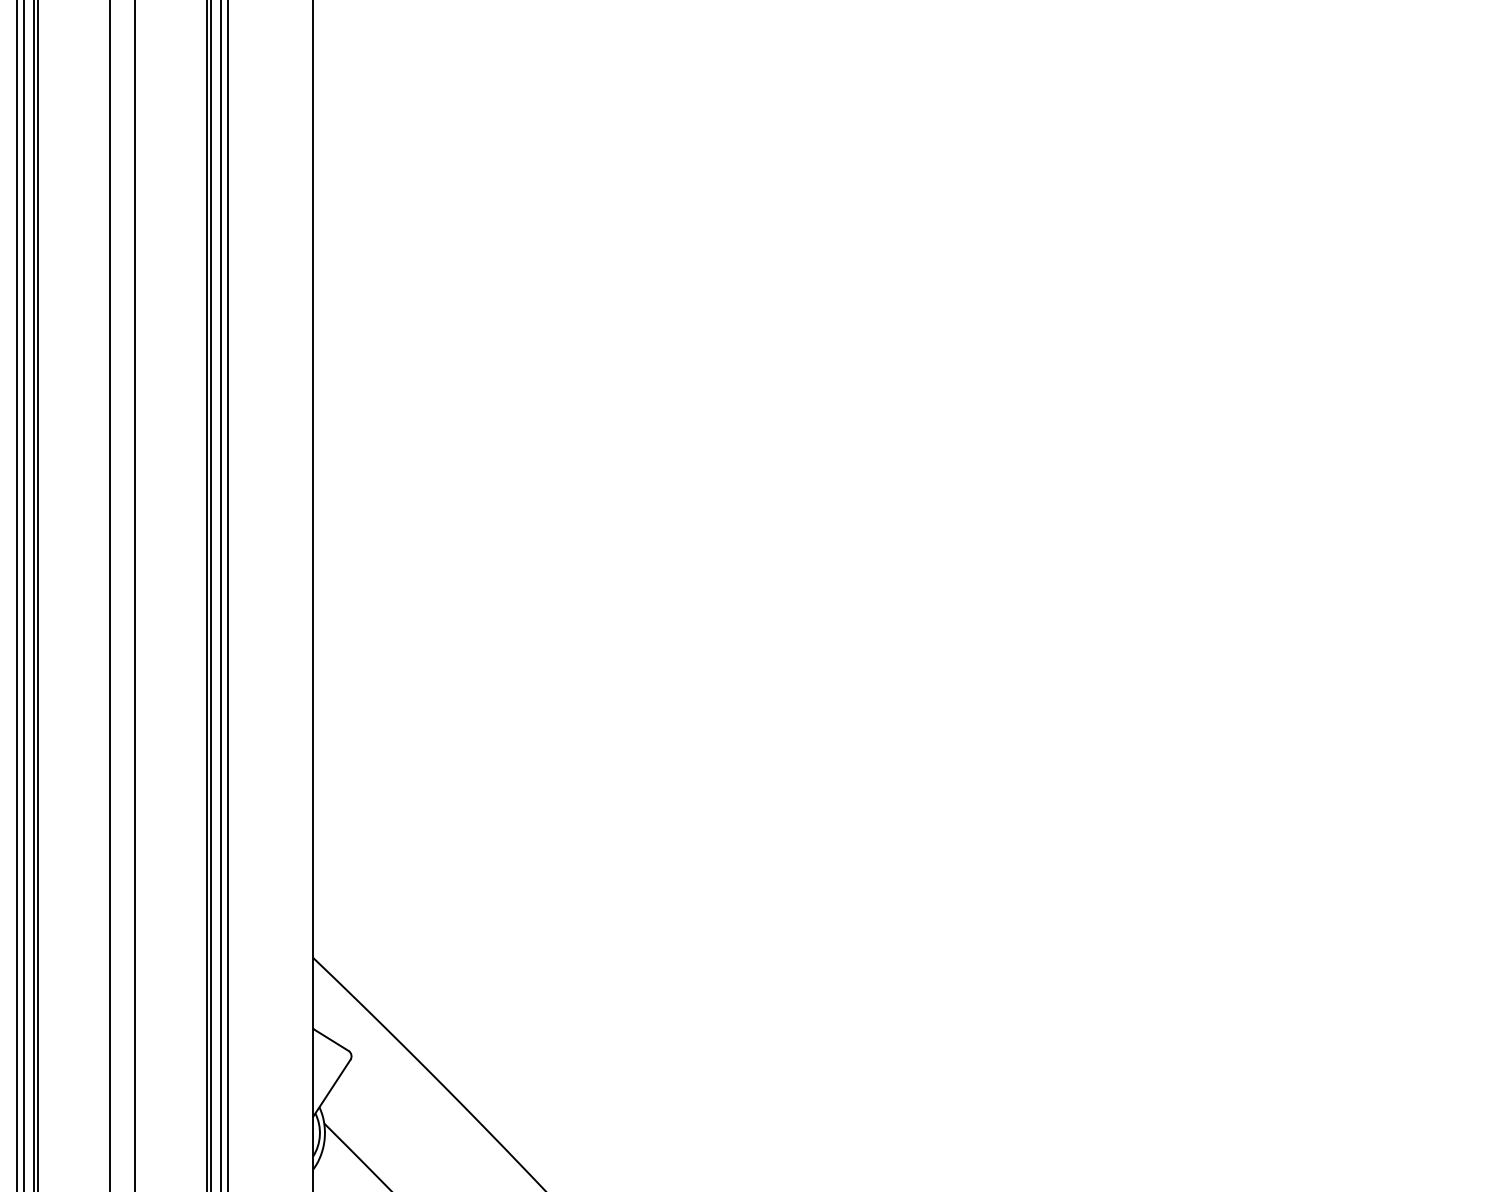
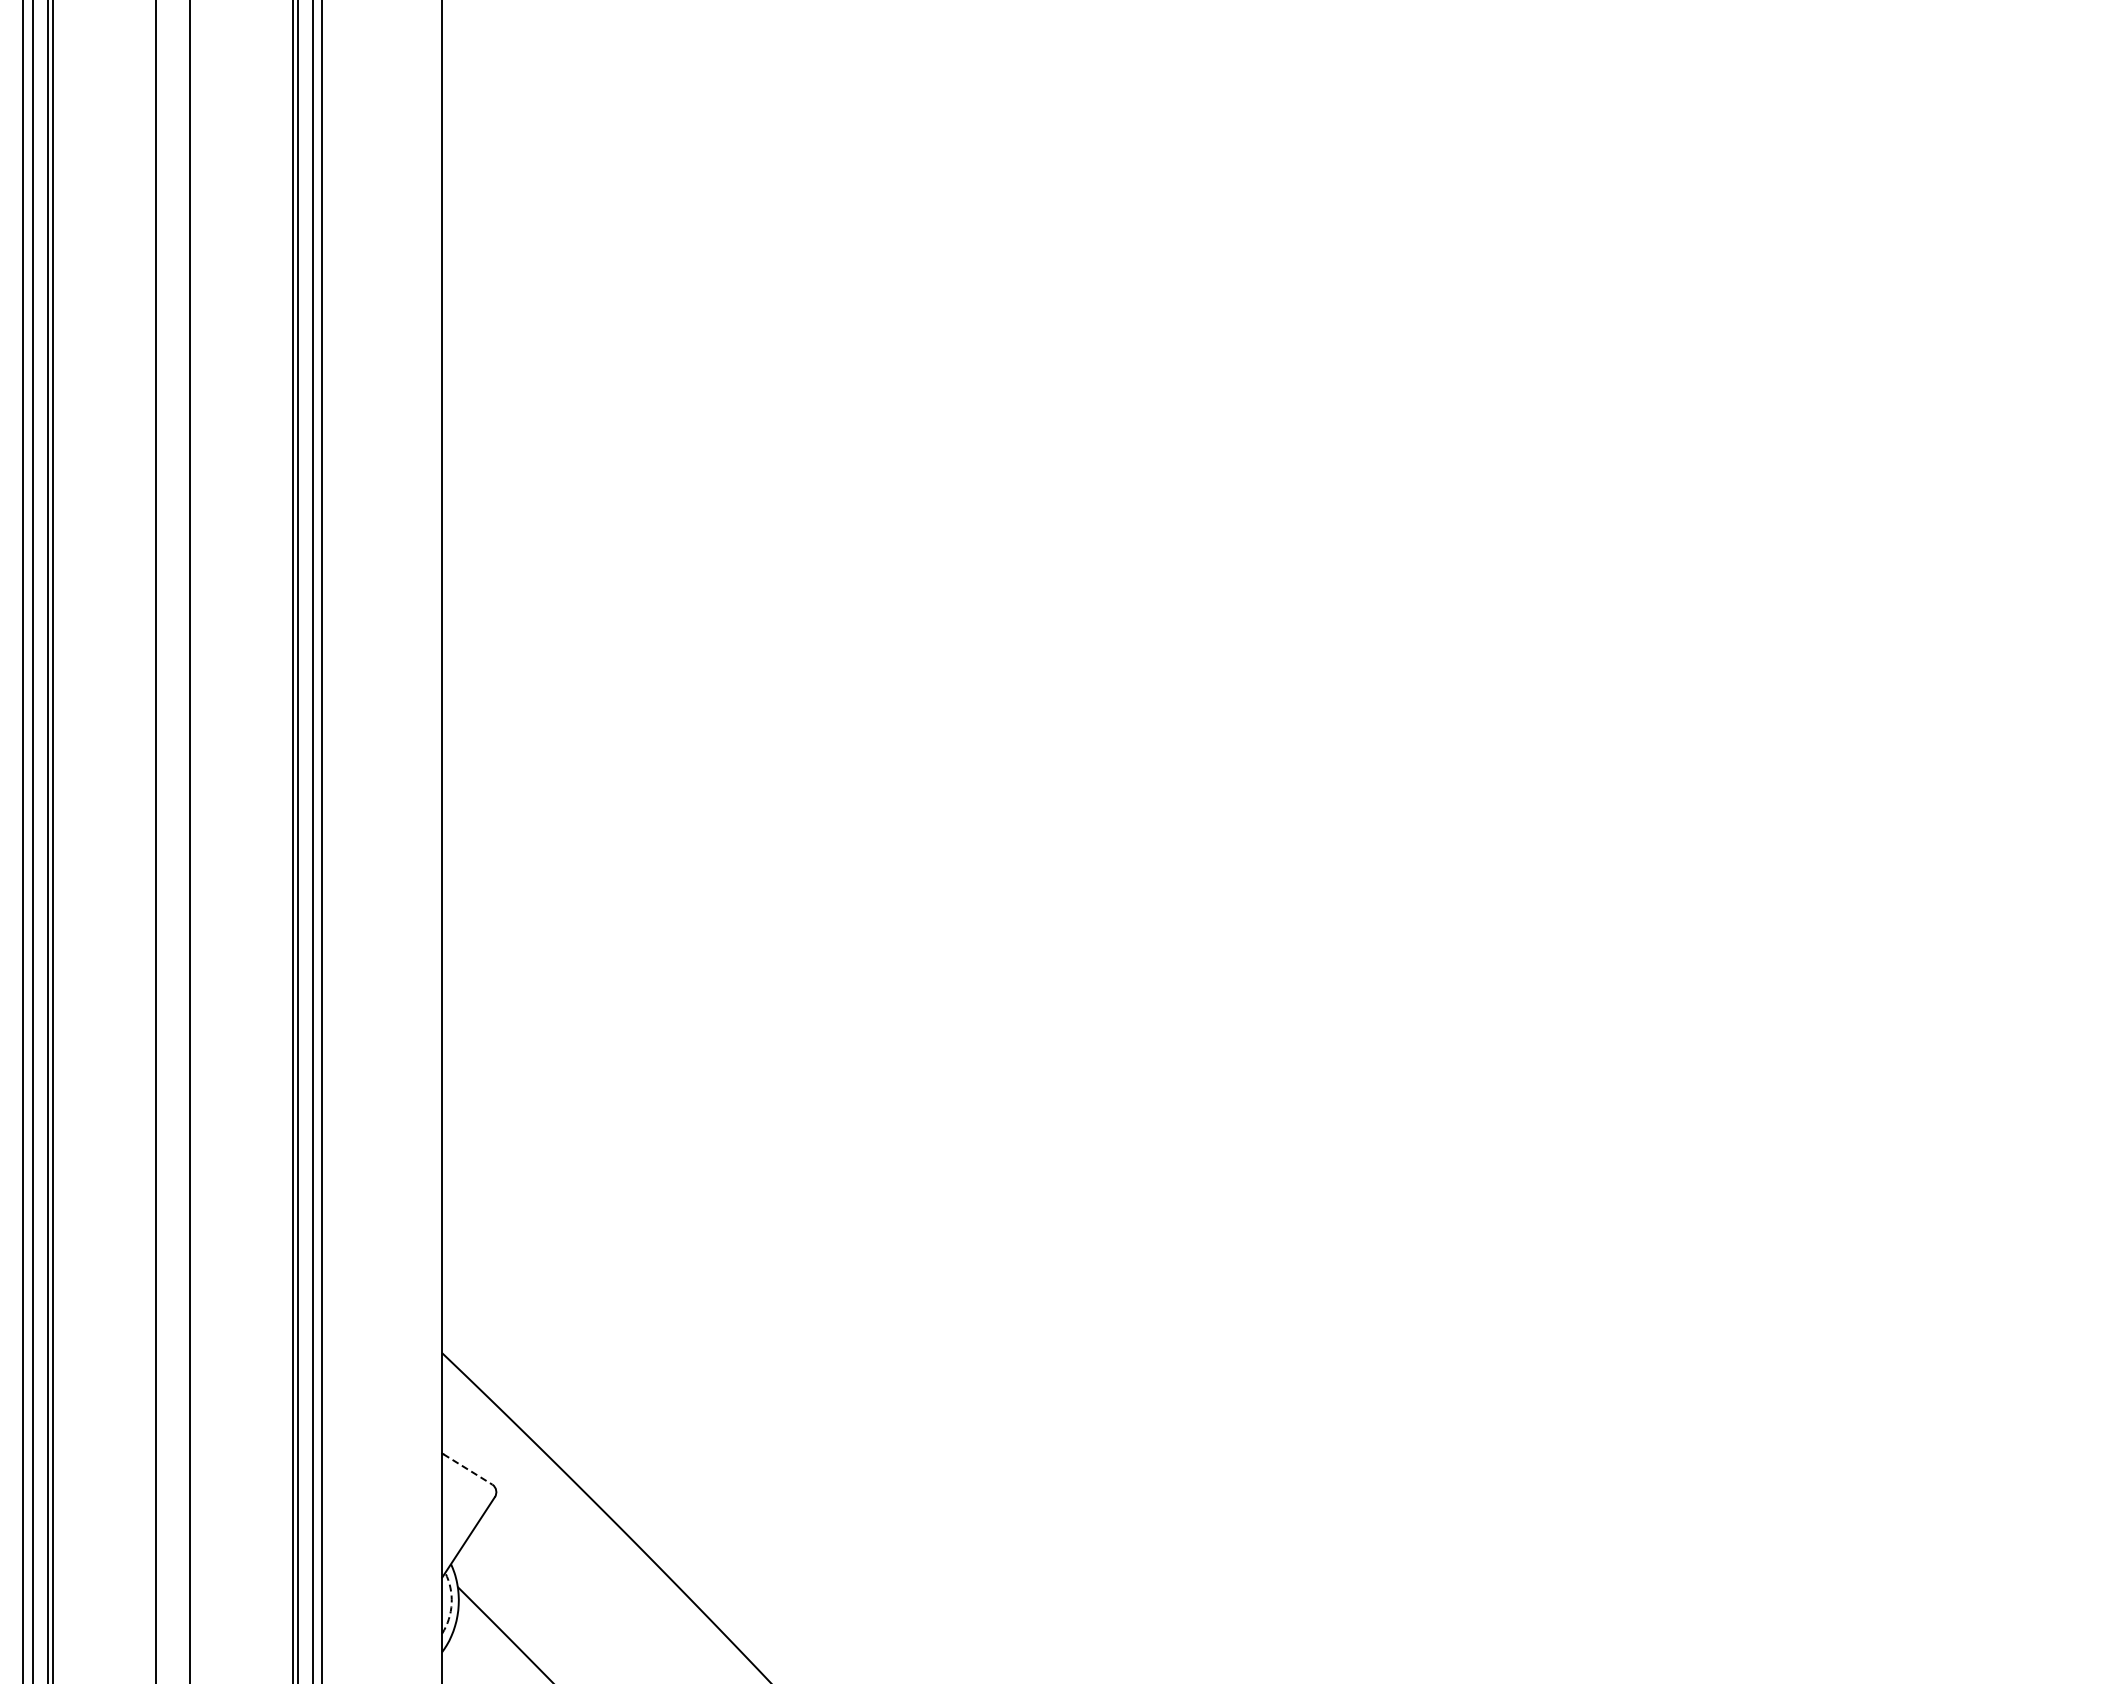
line: (331, 1040) -> (467, 1469), solid -> dashed
arc: (319, 1135) -> (451, 1603), solid -> dashed

